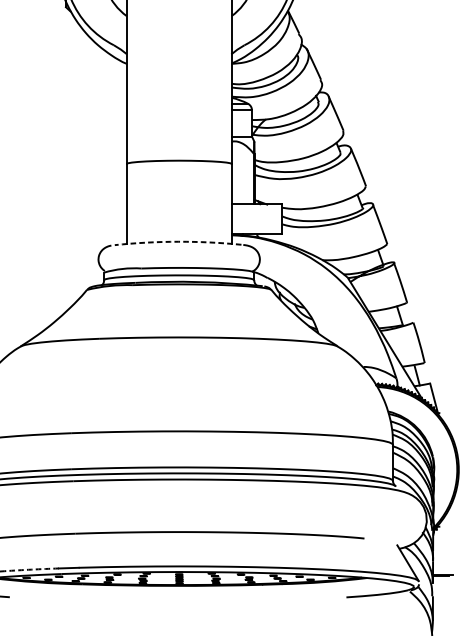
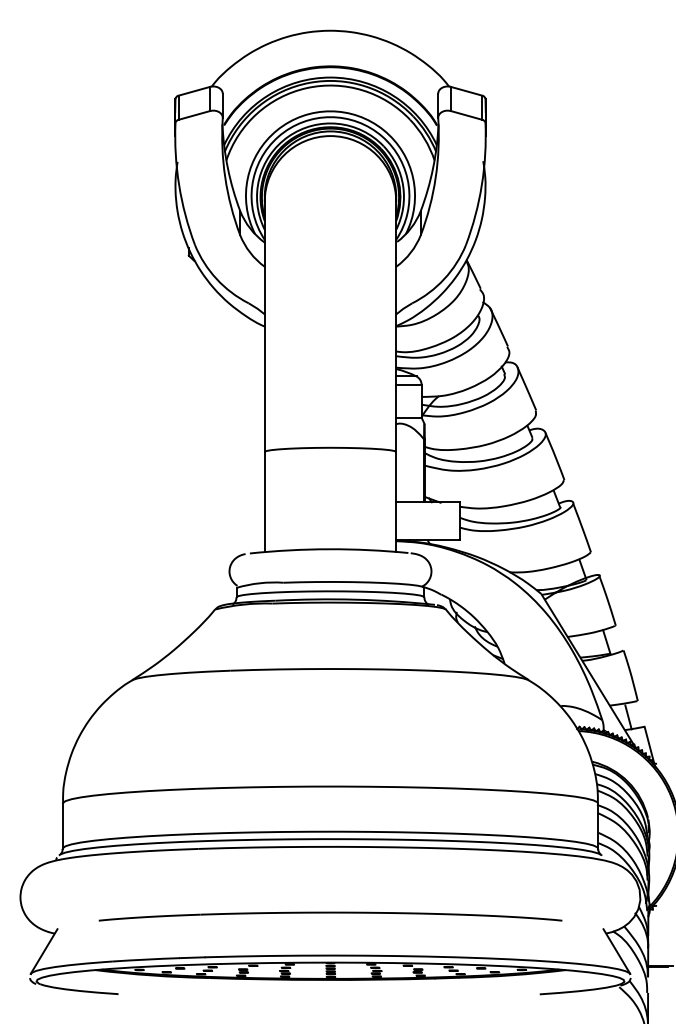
arc: (178, 241) -> (329, 549), dashed -> solid
arc: (32, 569) -> (146, 959), dashed -> solid

